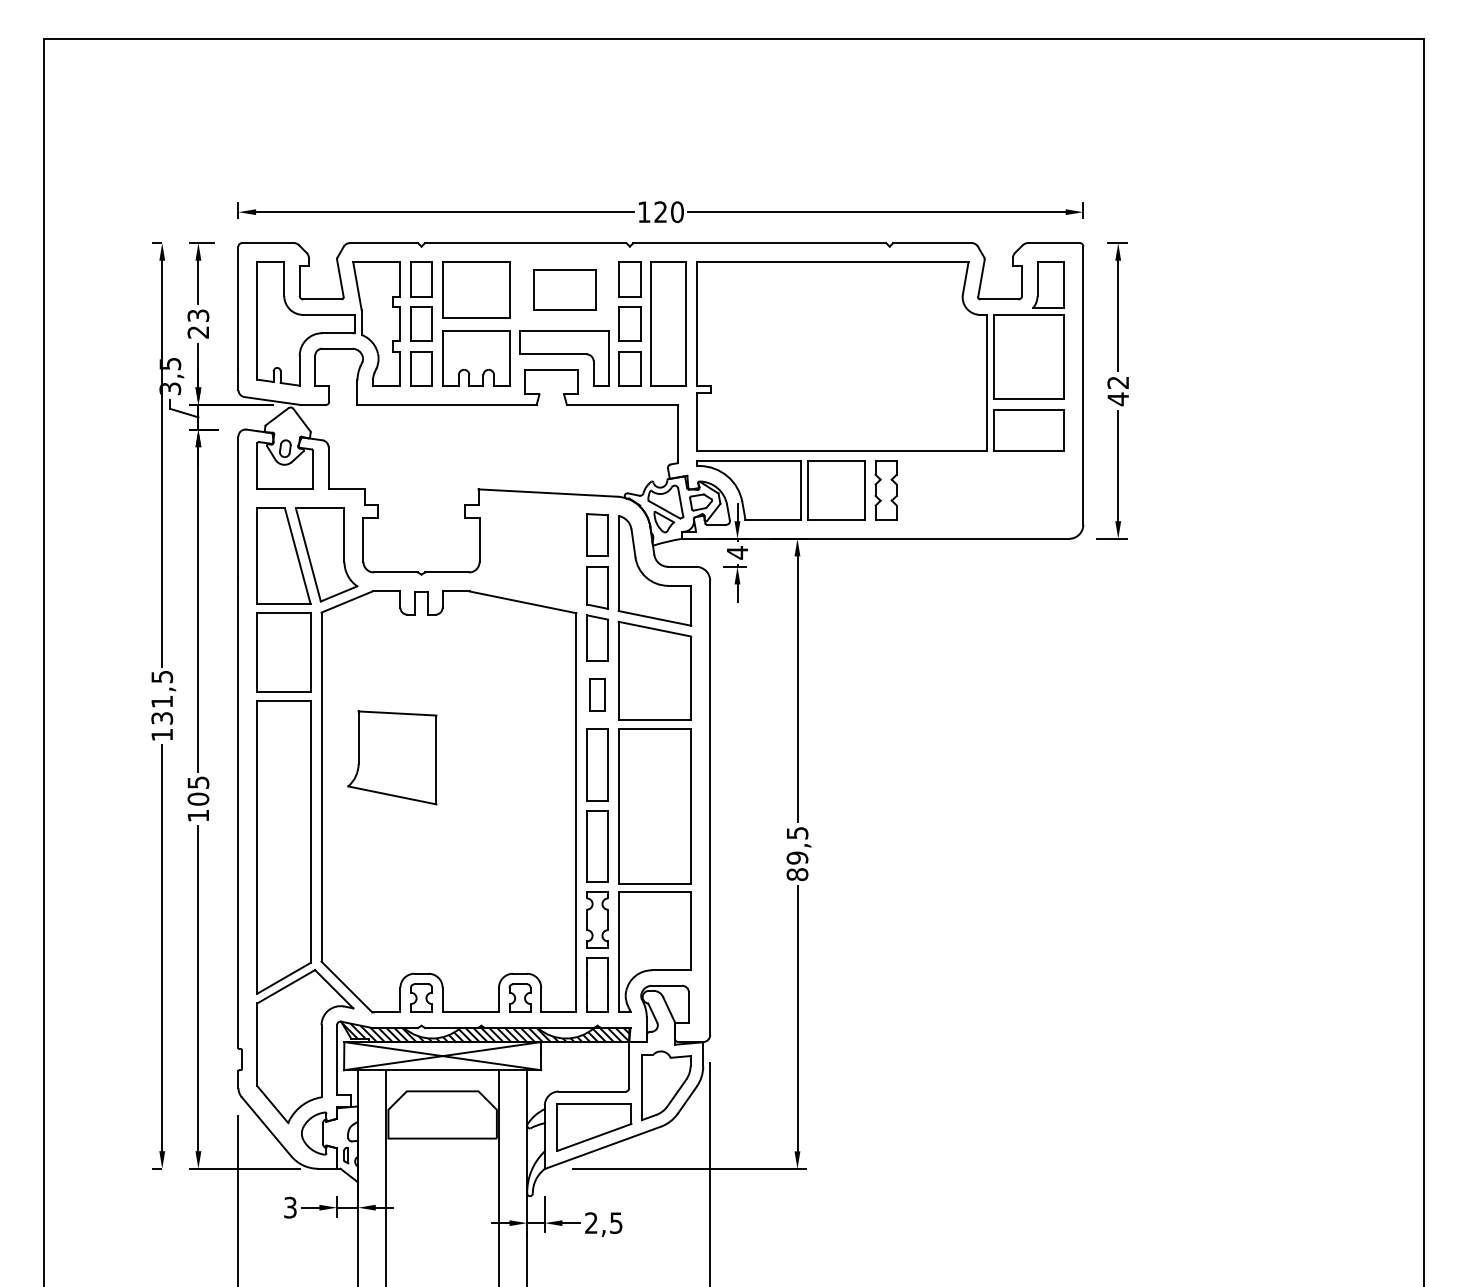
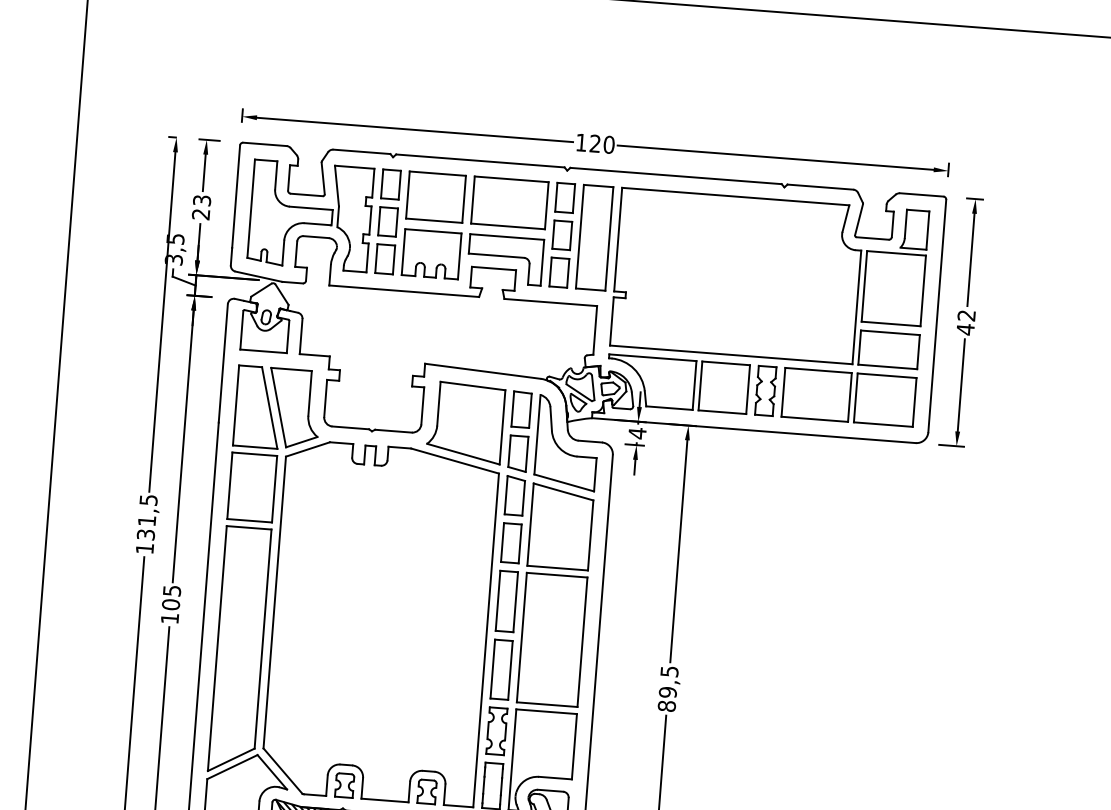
part: (564, 289) -> (509, 202), size x1.43
part: (985, 490) -> (848, 397), added
part: (597, 694) -> (511, 542), size x1.43
part: (392, 757) -> (465, 422), moved

